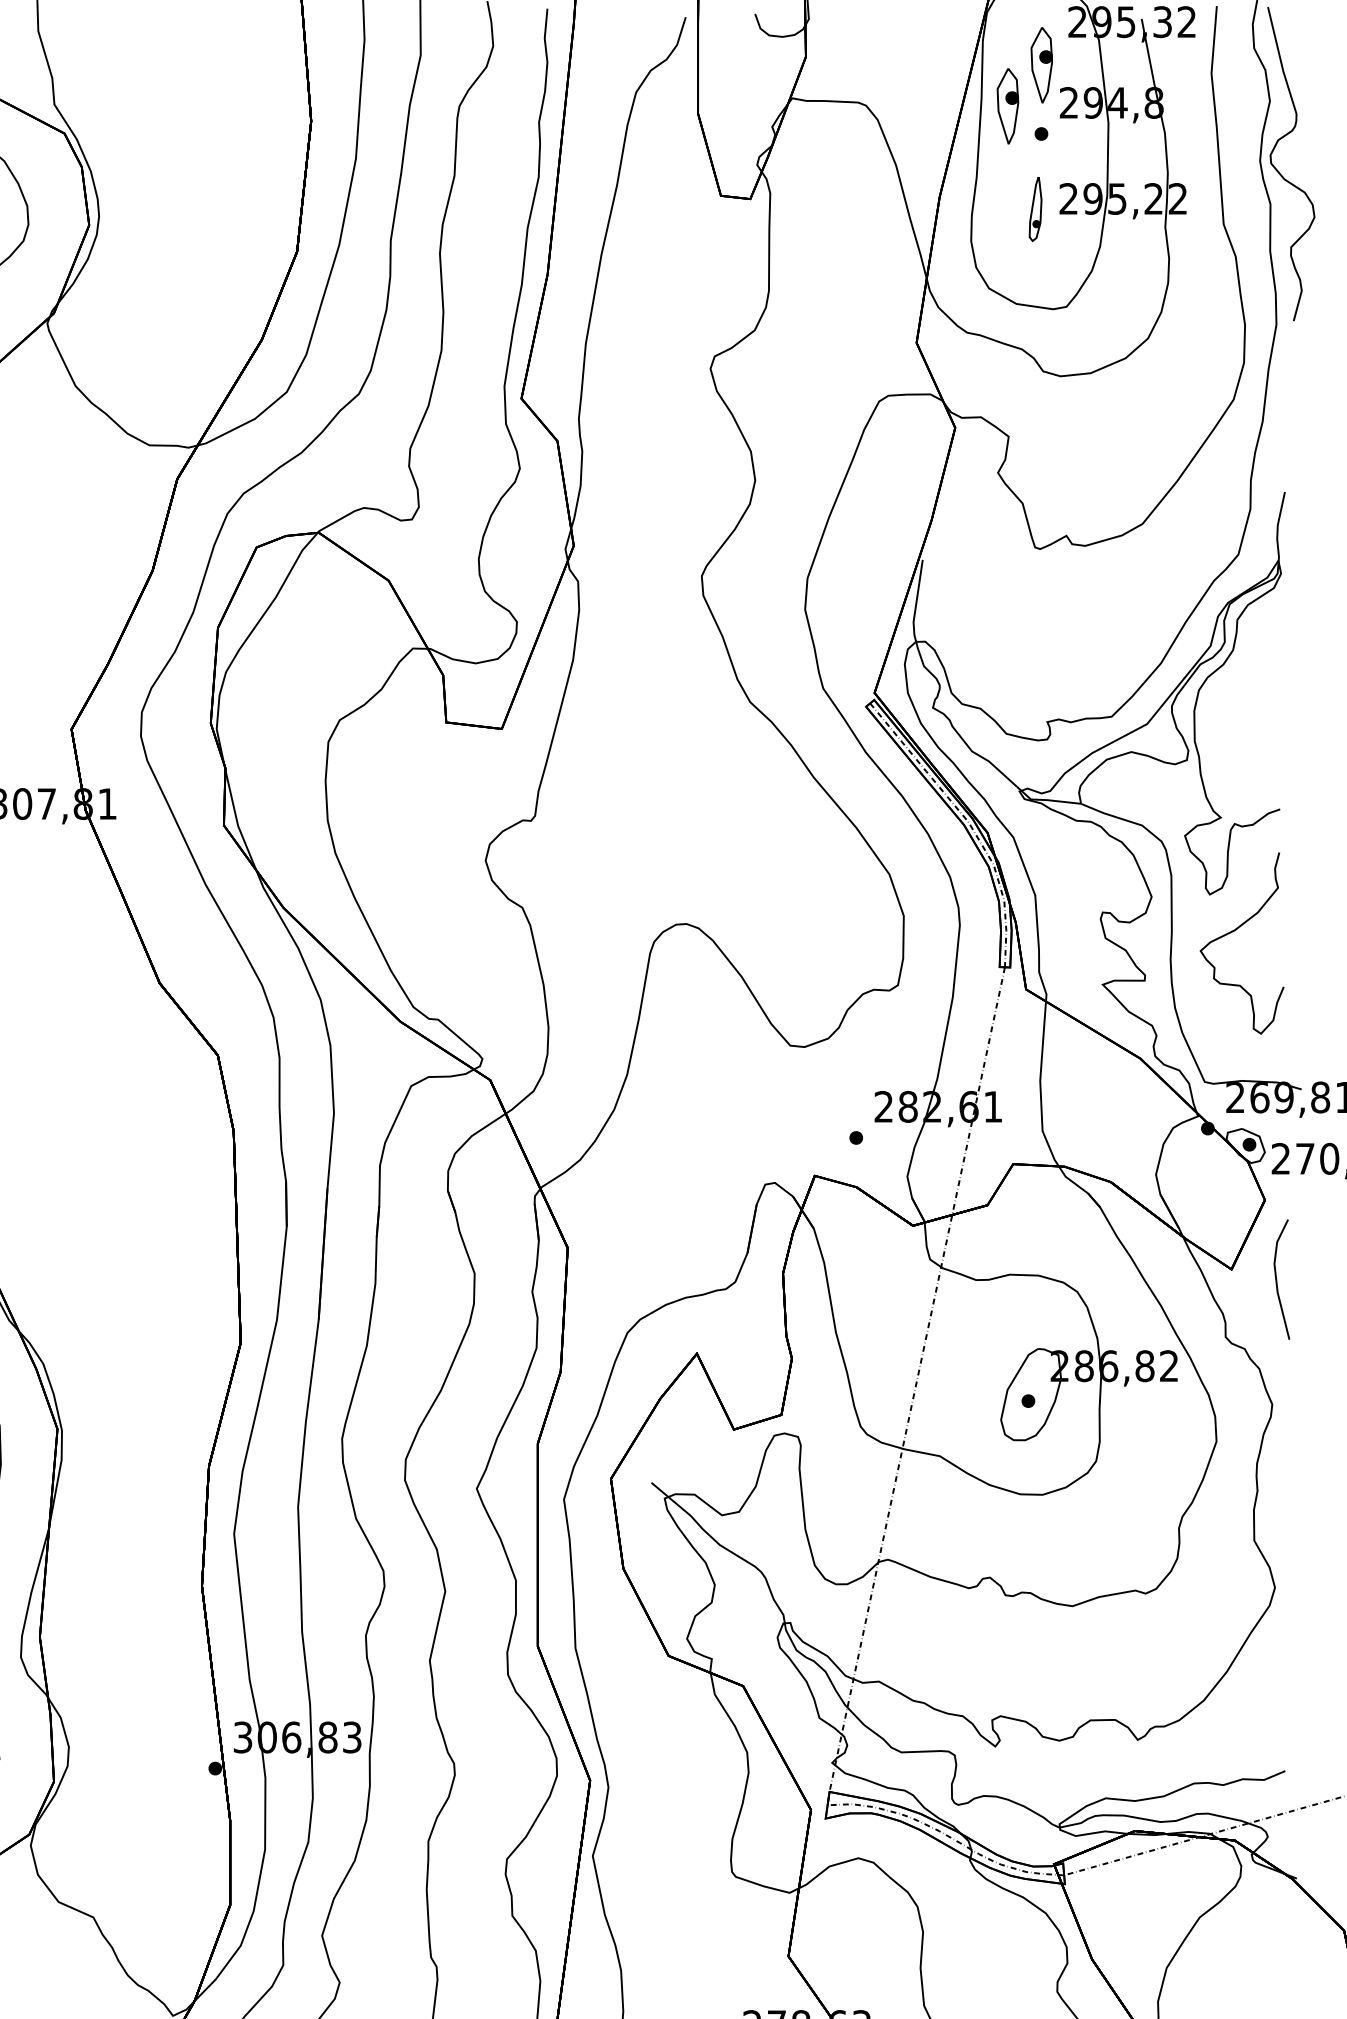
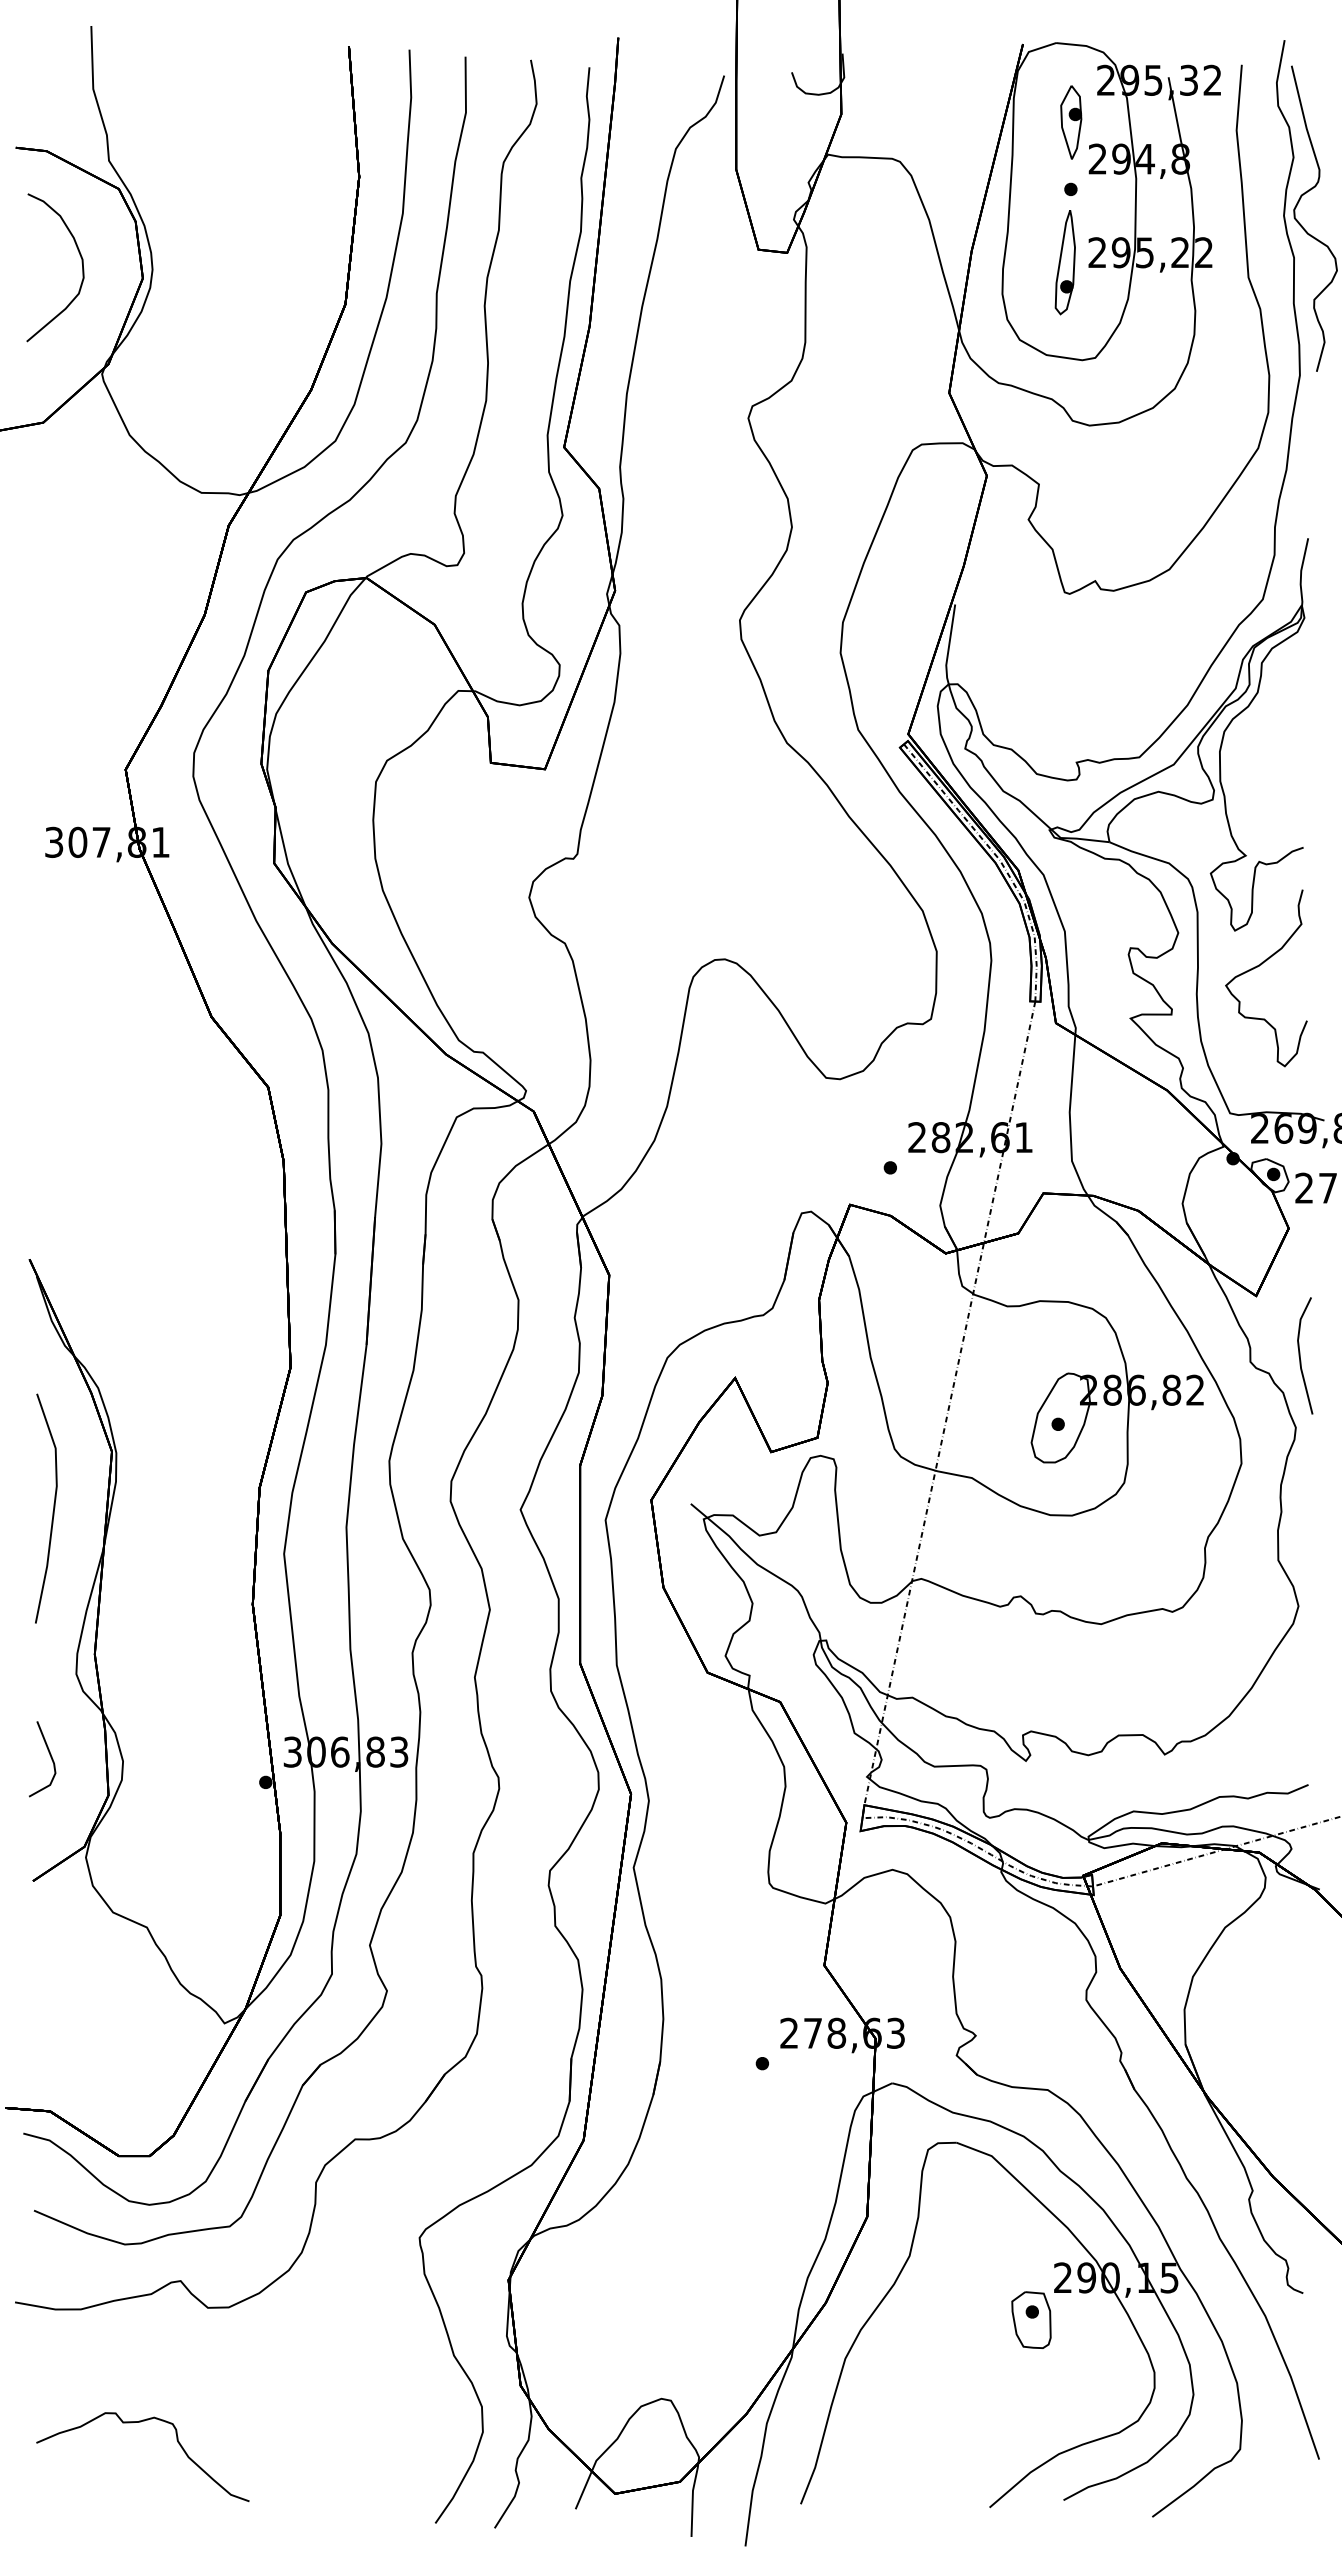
part: (1008, 106) -> (1038, 162), removed
part: (1034, 208) -> (1064, 262), size x1.67
line: (1277, 1279) -> (1300, 1355), moved

